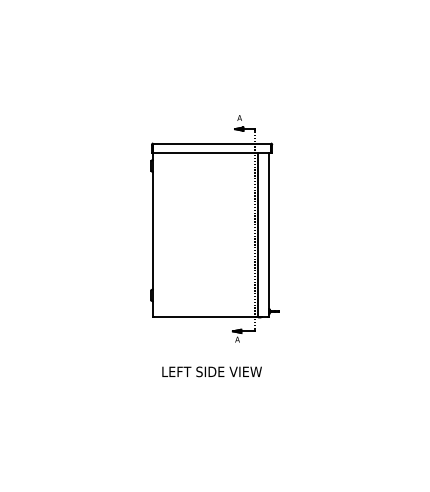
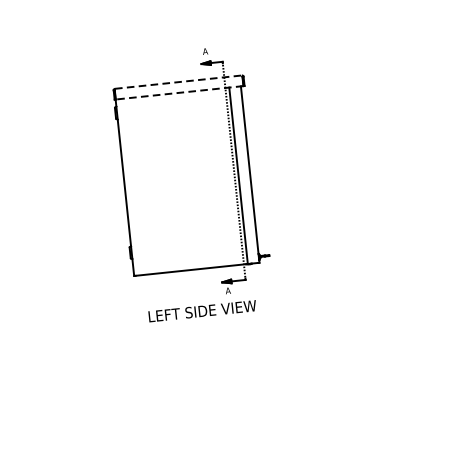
line: (212, 143) -> (178, 82), solid -> dashed
line: (211, 153) -> (178, 92), solid -> dashed
text: (211, 371) -> (201, 310), moved

